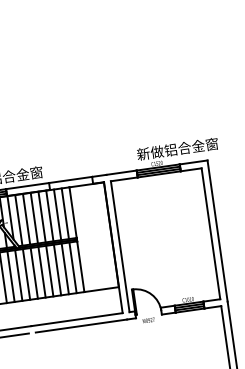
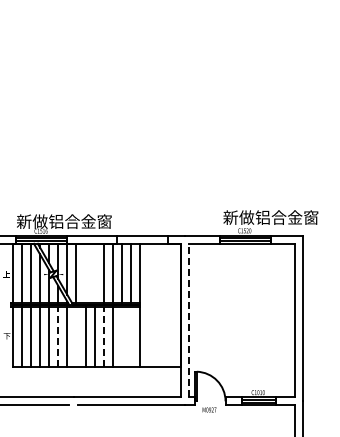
line: (34, 218) -> (94, 273), removed
line: (26, 219) -> (85, 273), removed
line: (120, 246) -> (188, 320), solid -> dashed
line: (73, 267) -> (131, 336), removed
line: (64, 268) -> (121, 336), removed
line: (49, 271) -> (103, 337), solid -> dashed
line: (26, 274) -> (76, 336), removed
line: (11, 277) -> (58, 337), solid -> dashed

